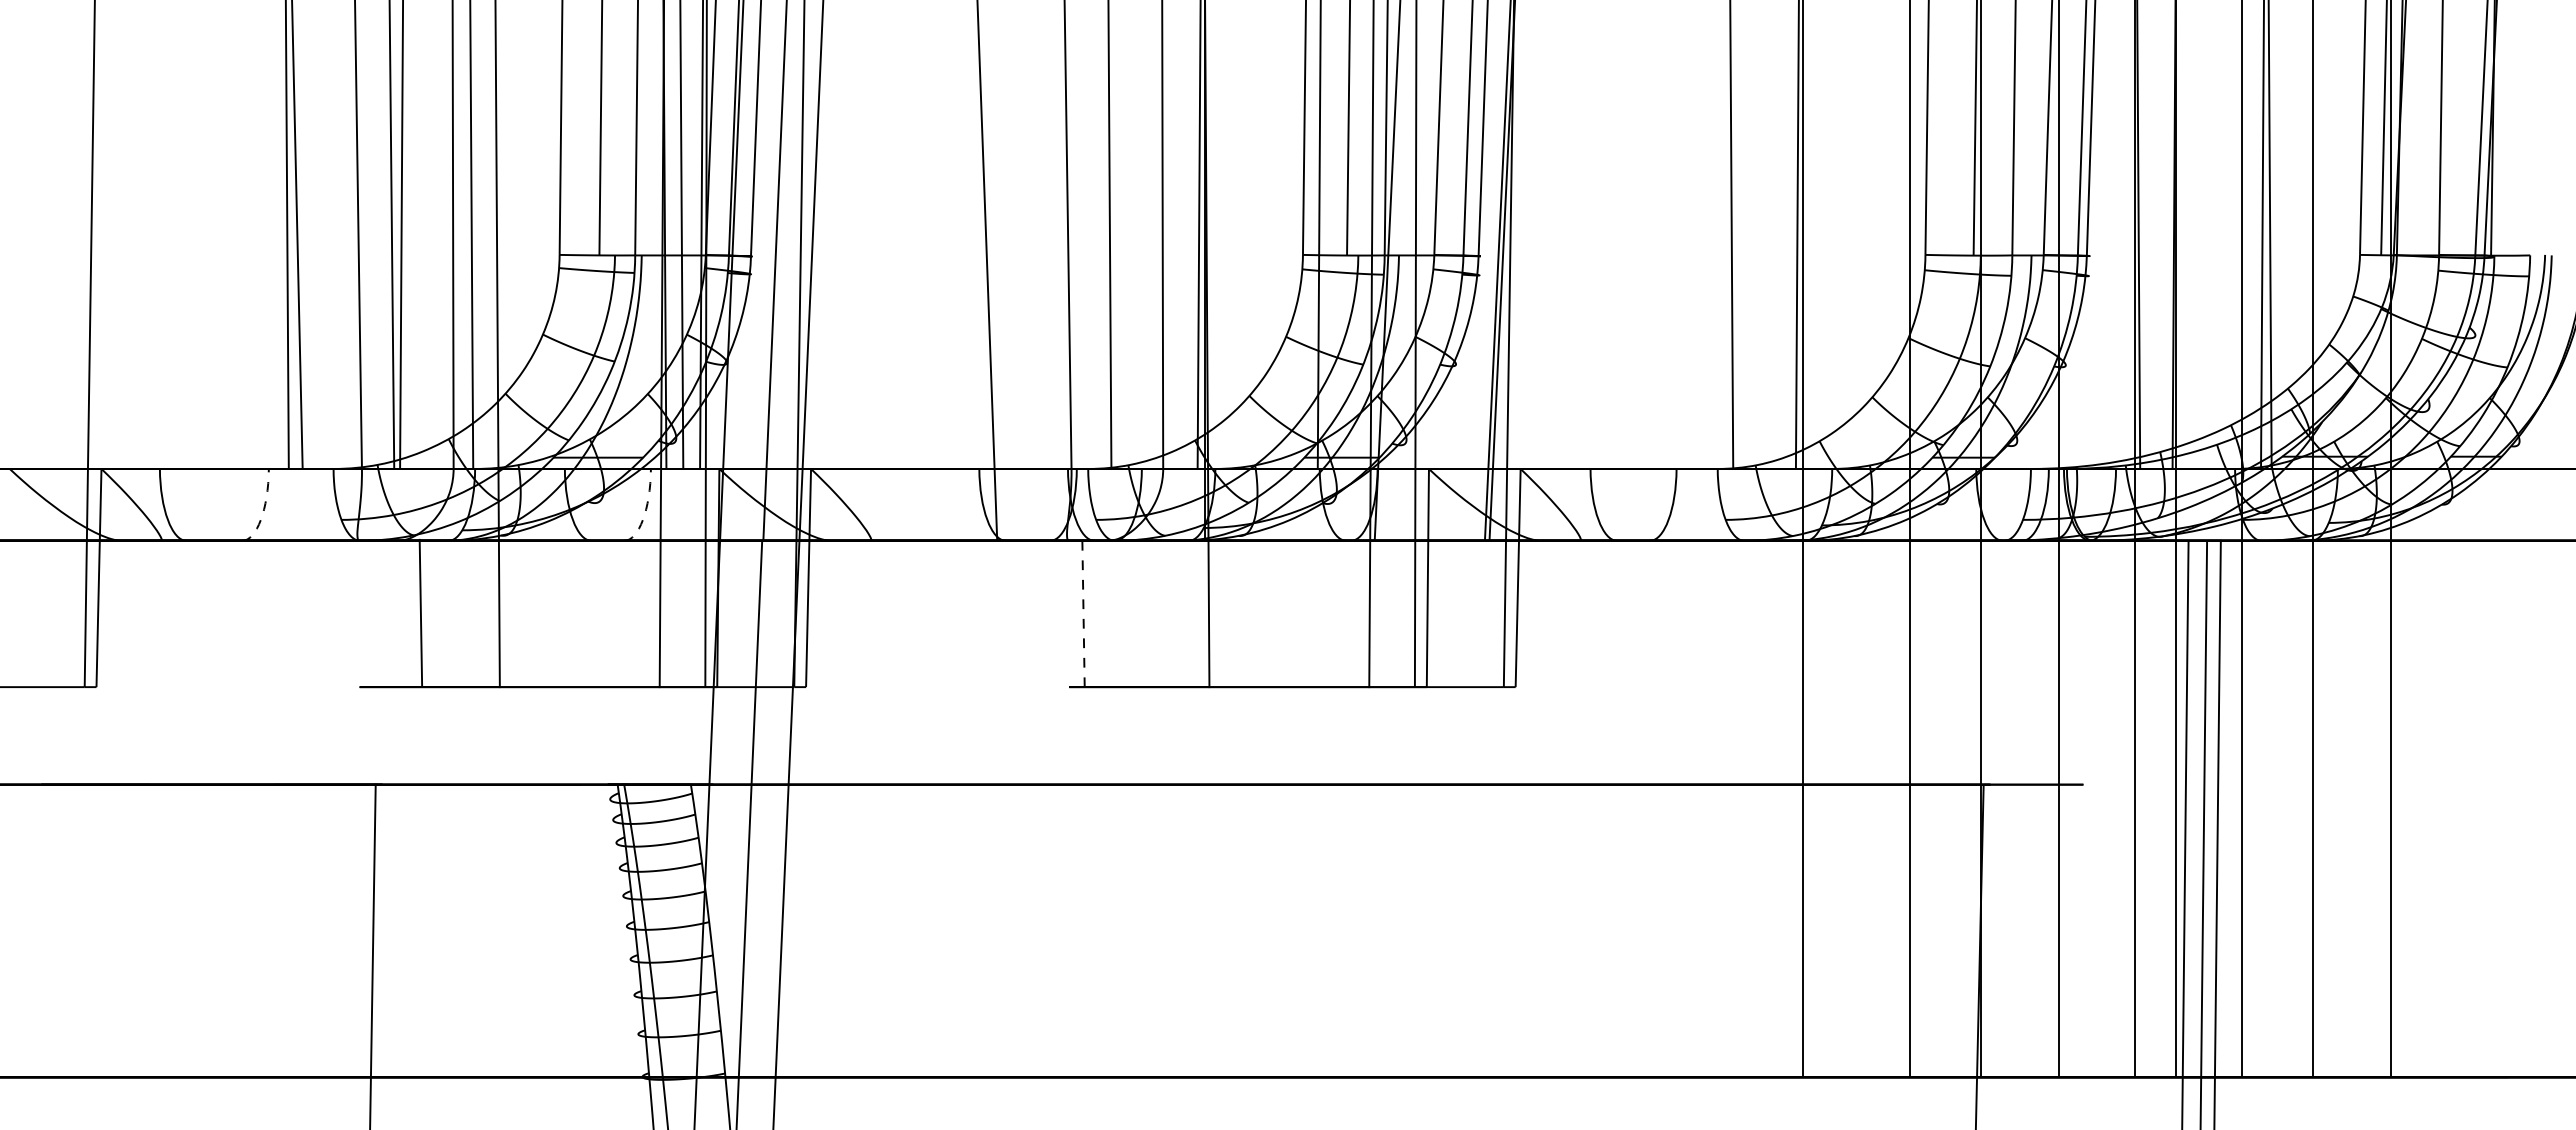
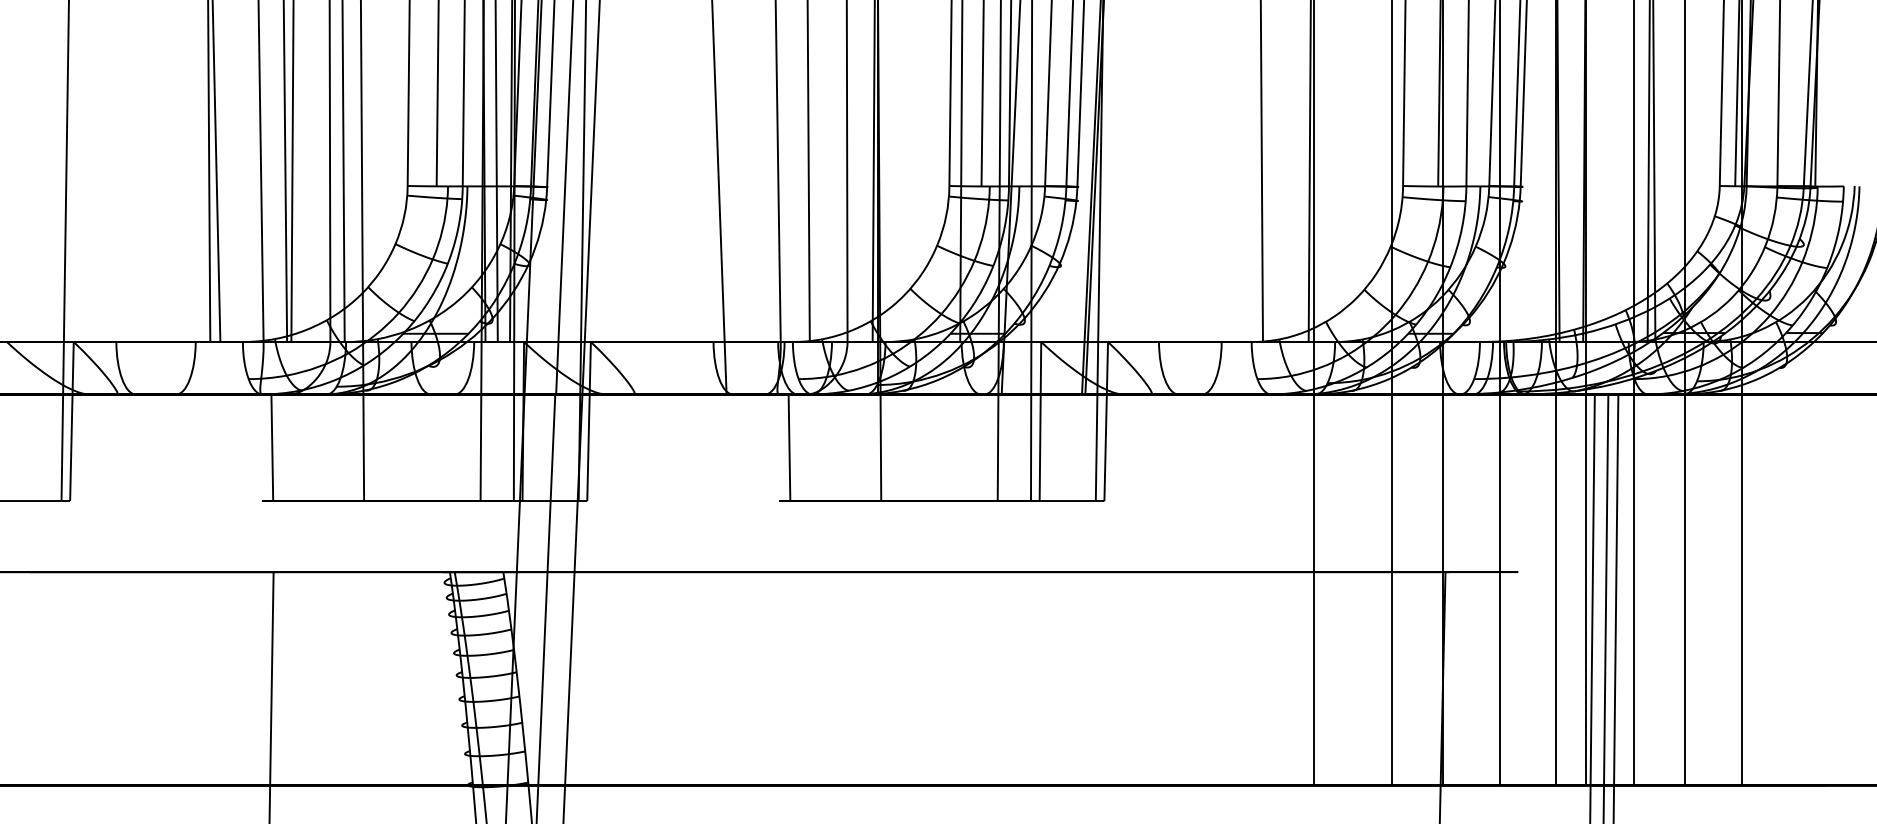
arc: (263, 512) -> (191, 373), dashed -> solid
arc: (645, 512) -> (470, 373), dashed -> solid
line: (420, 612) -> (272, 447), moved
line: (1083, 613) -> (789, 447), dashed -> solid

